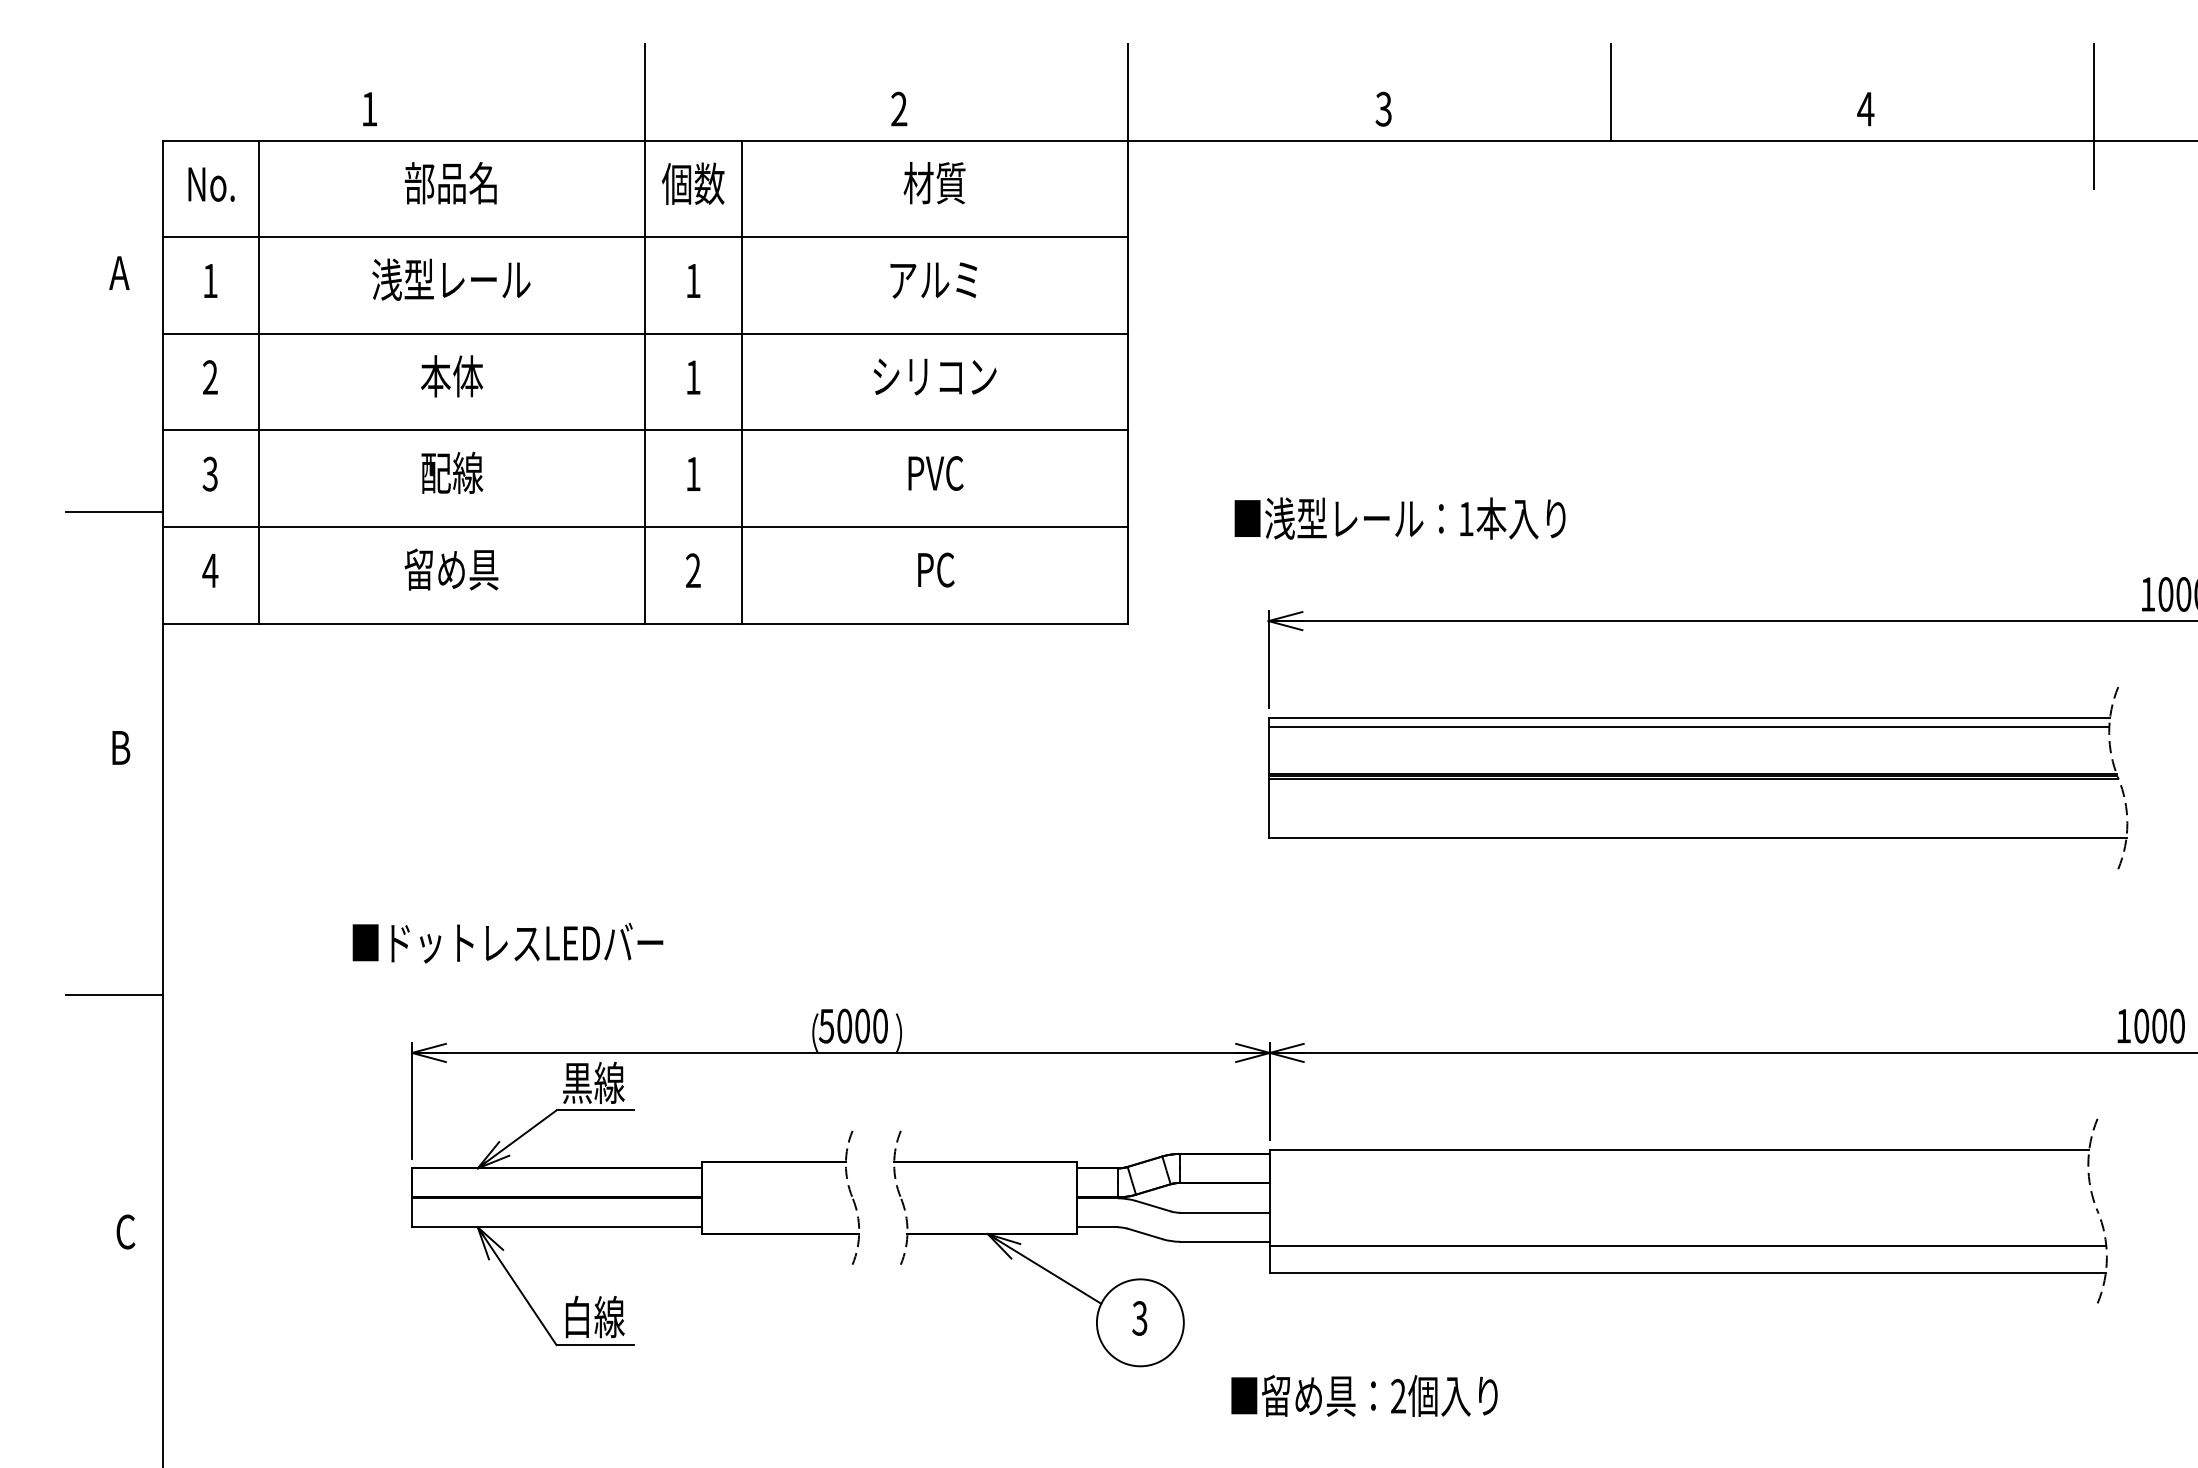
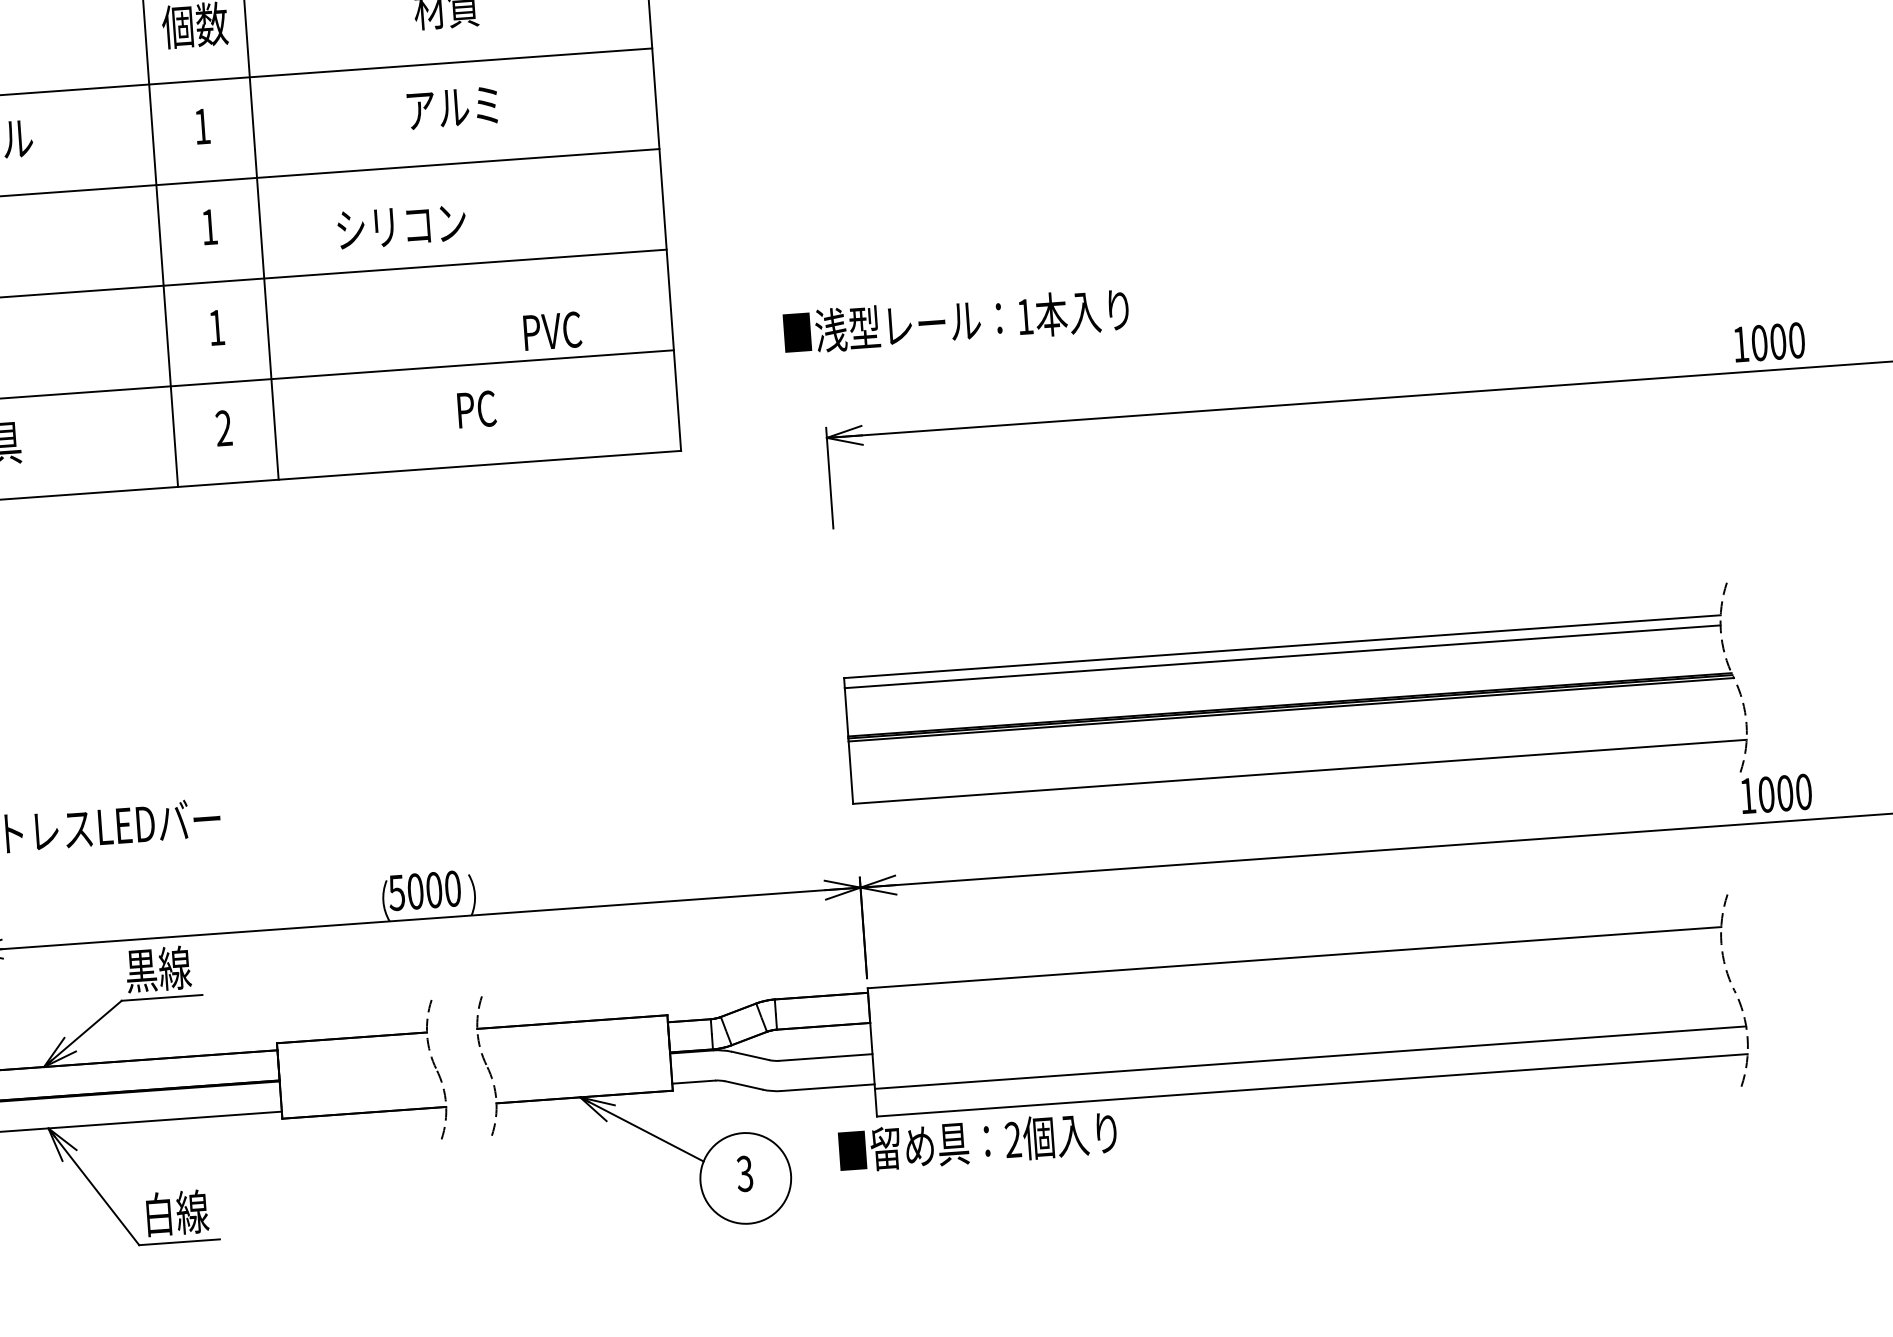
text: (934, 376) -> (401, 225), moved
text: (935, 473) -> (552, 331), moved
part: (1698, 778) -> (1296, 709), moved
text: (1364, 1395) -> (977, 1141), moved

